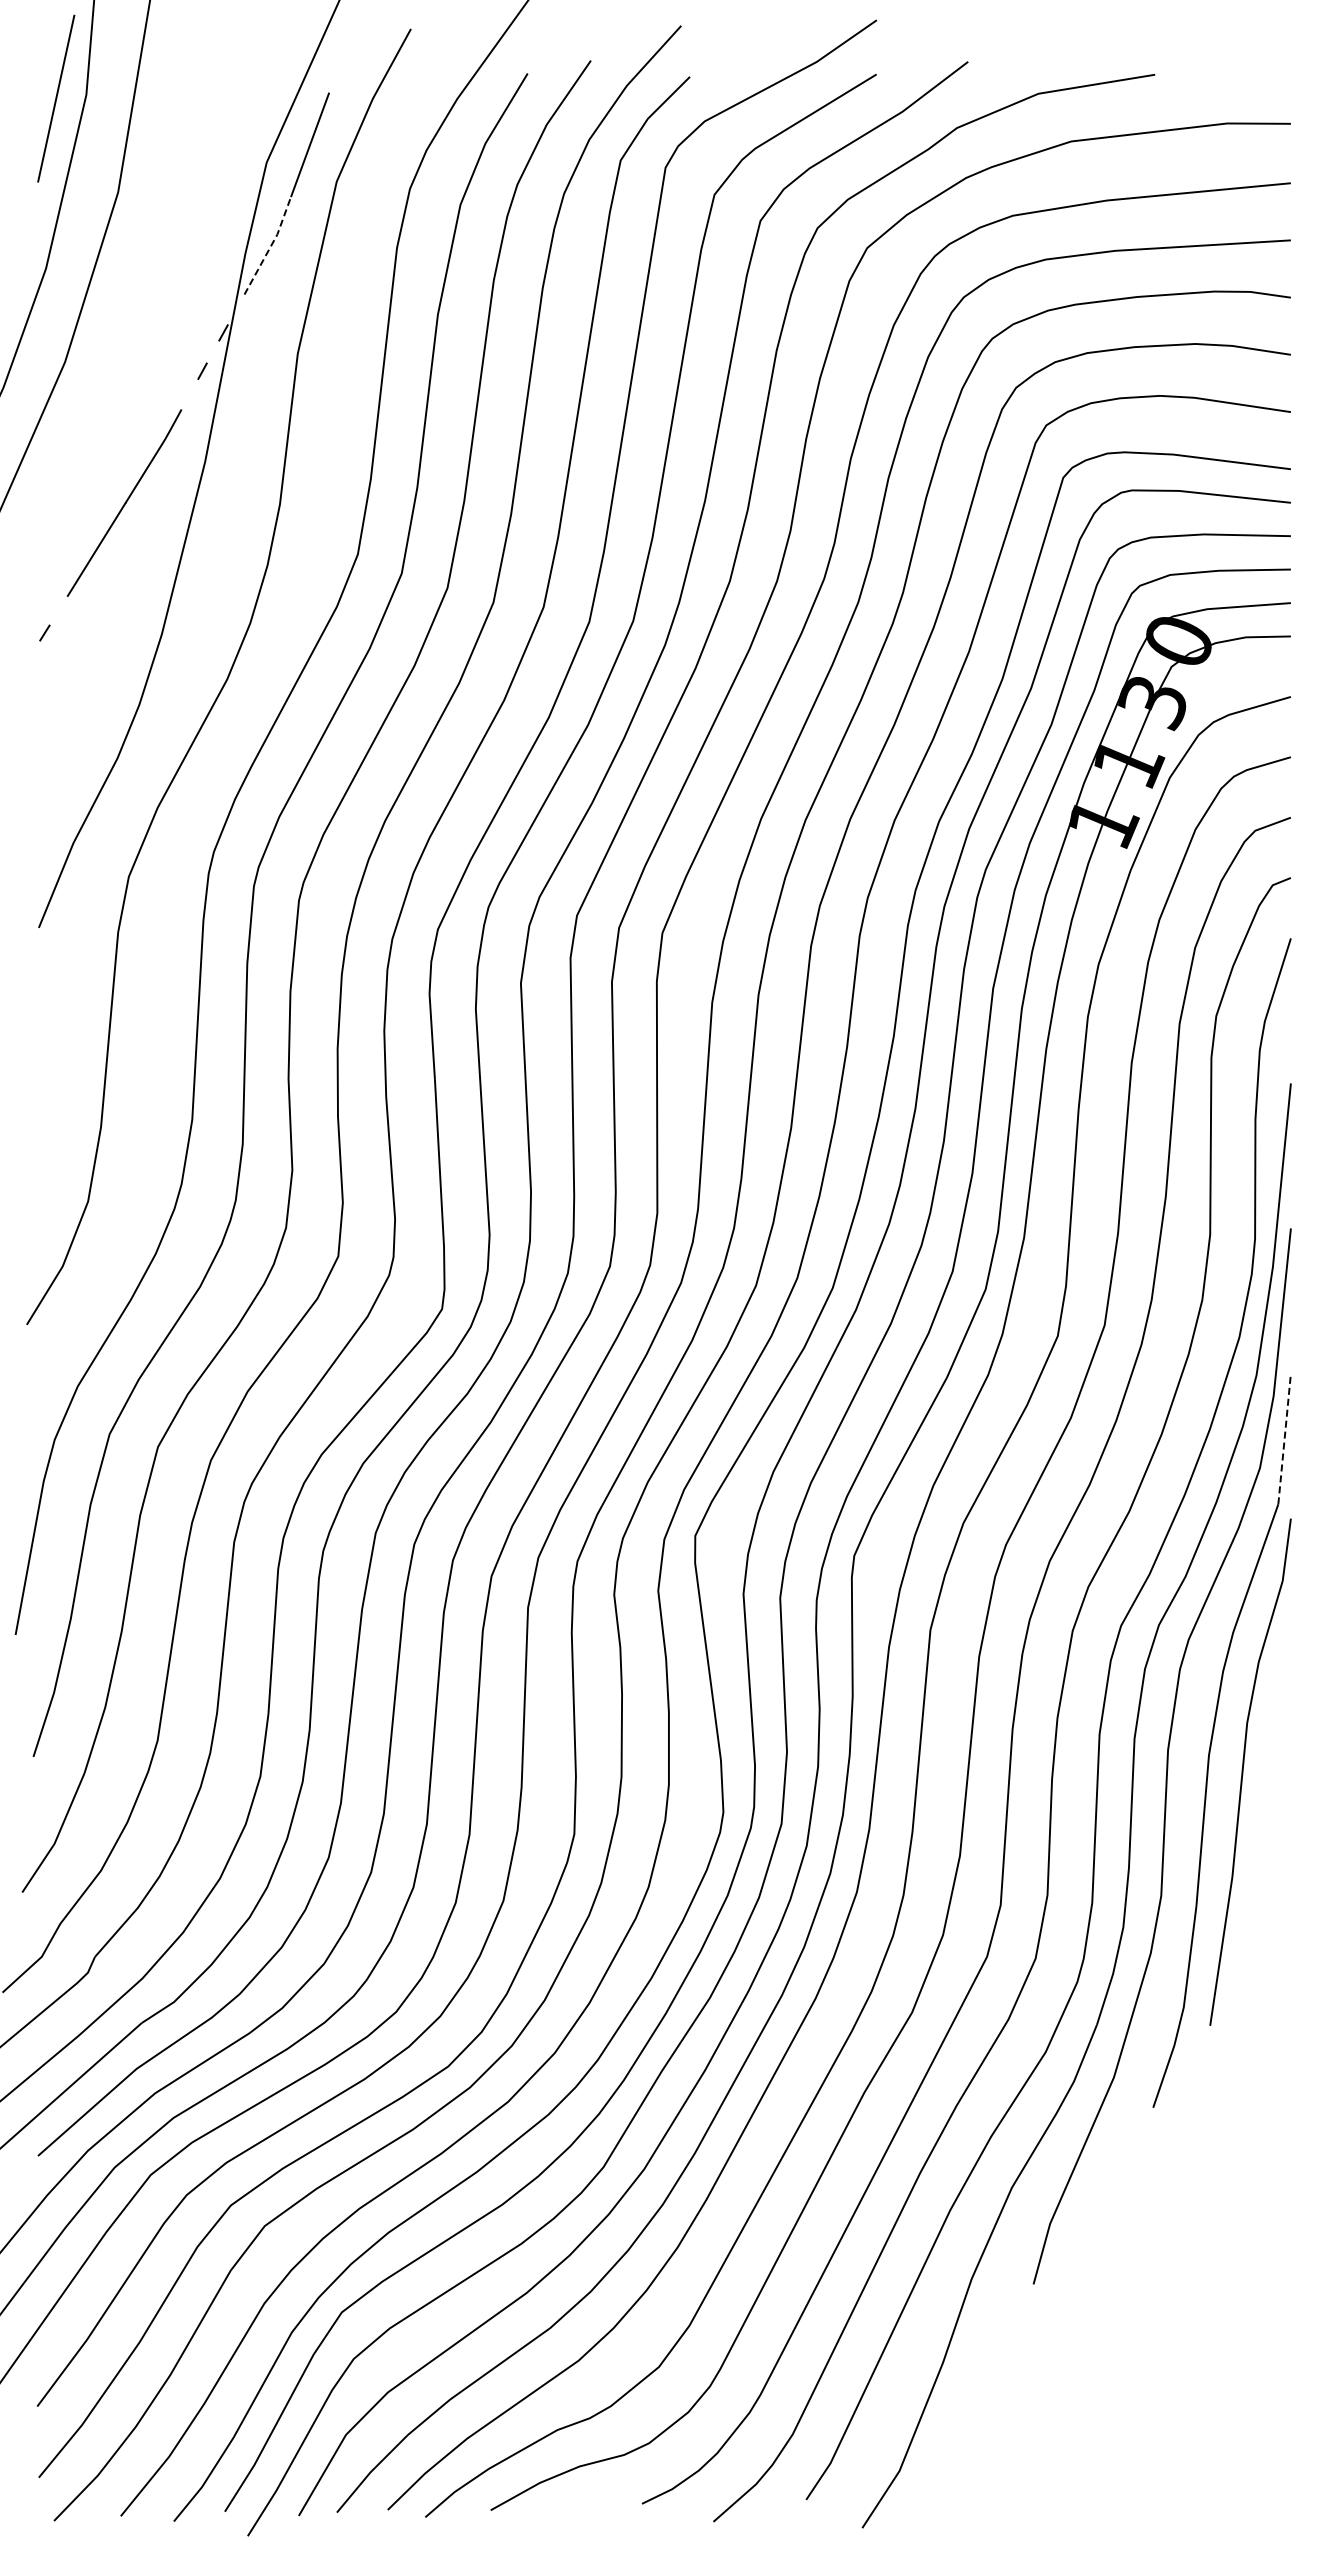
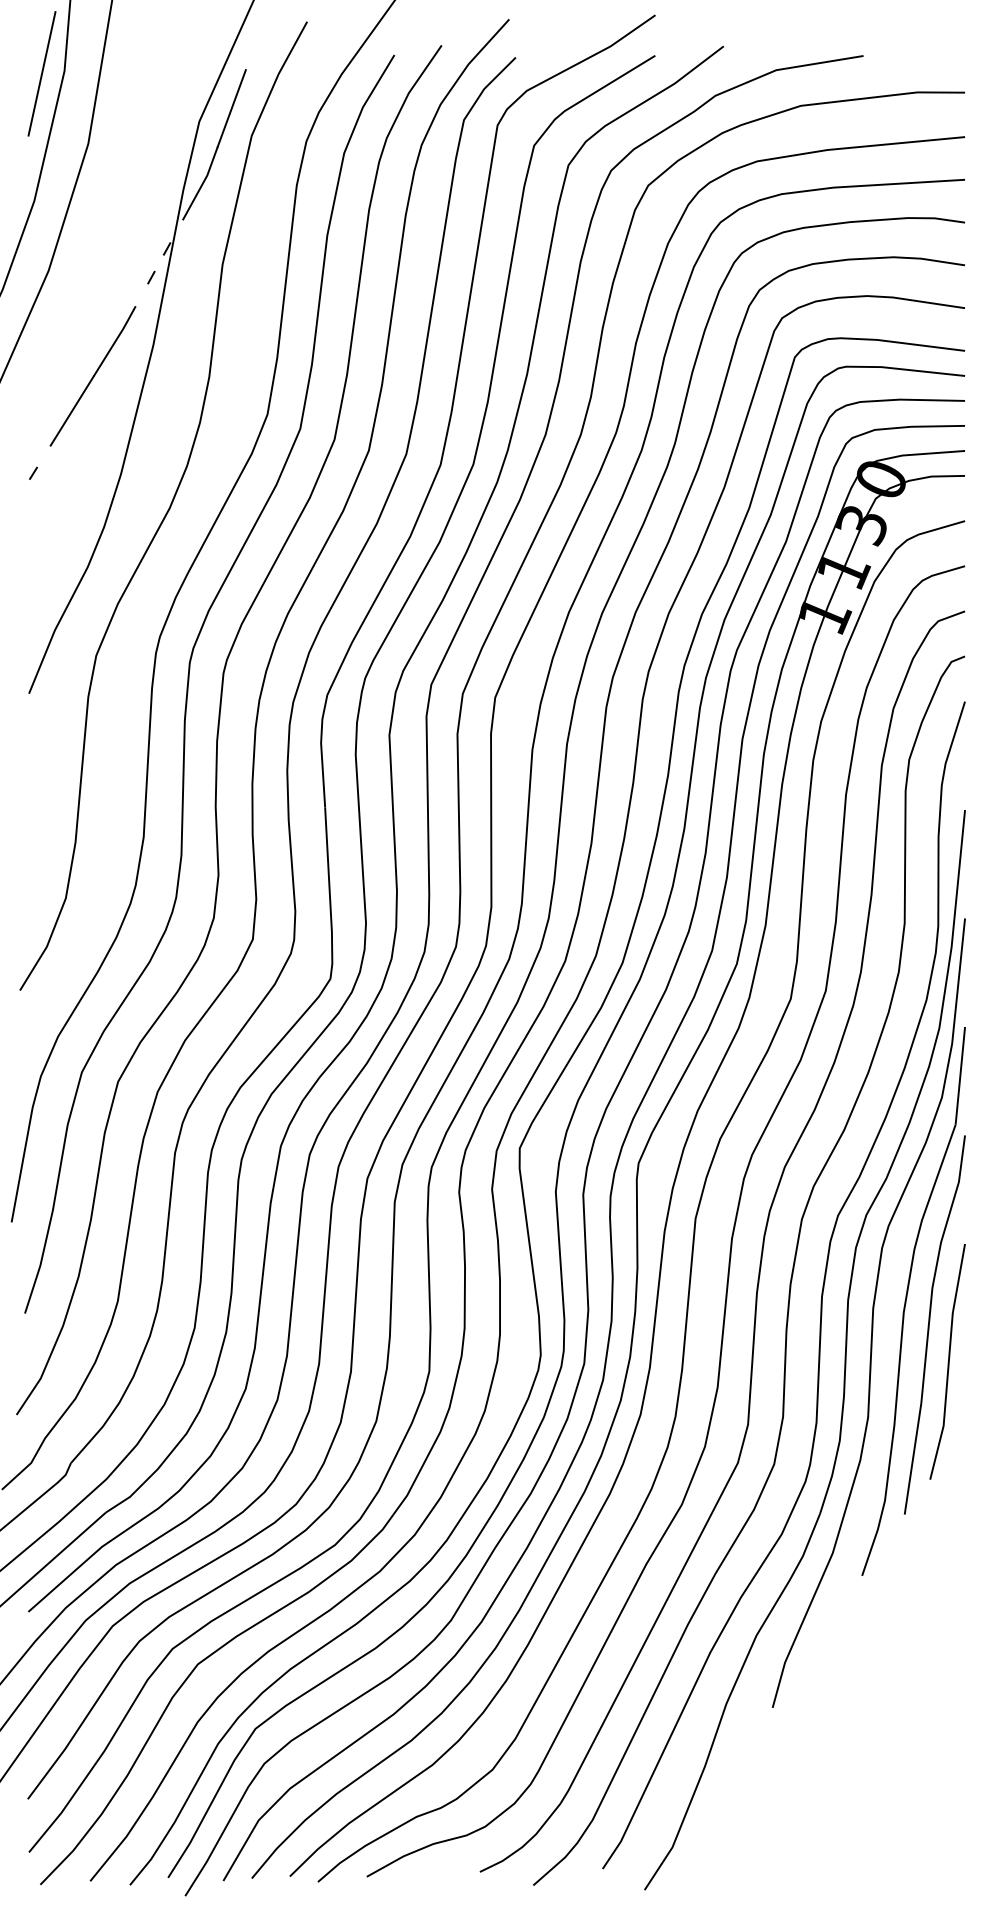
line: (271, 245) -> (202, 183), dashed -> solid
line: (1284, 1438) -> (960, 1075), dashed -> solid
line: (1268, 1821) -> (948, 1361), added

